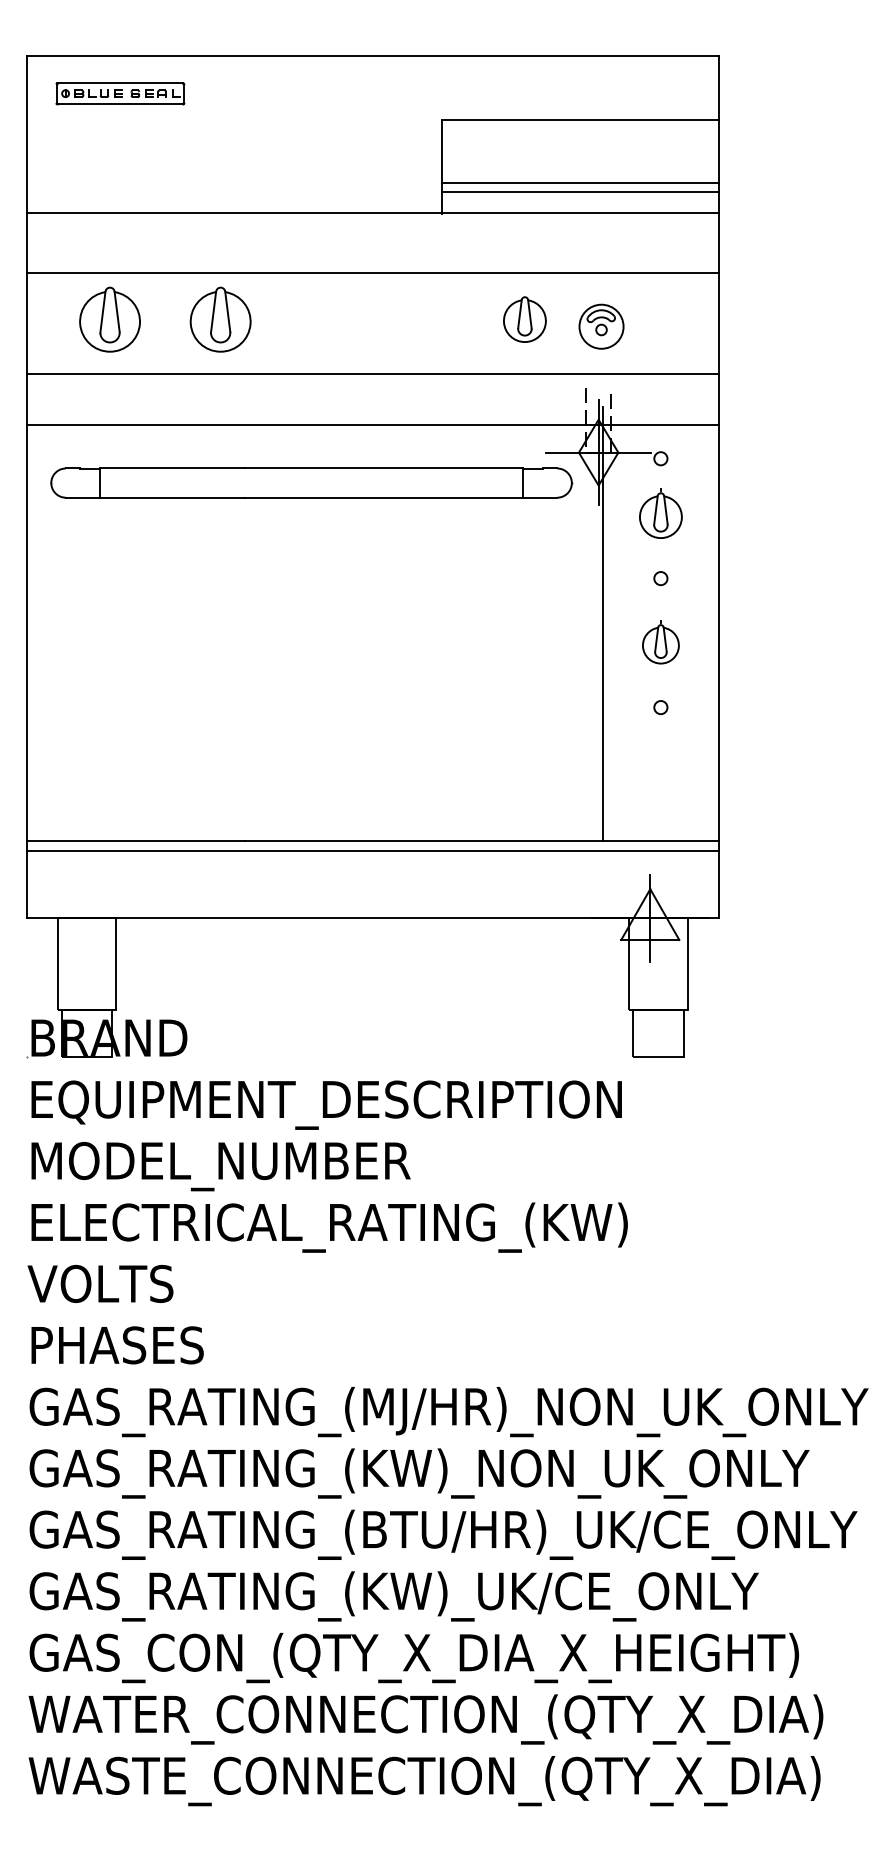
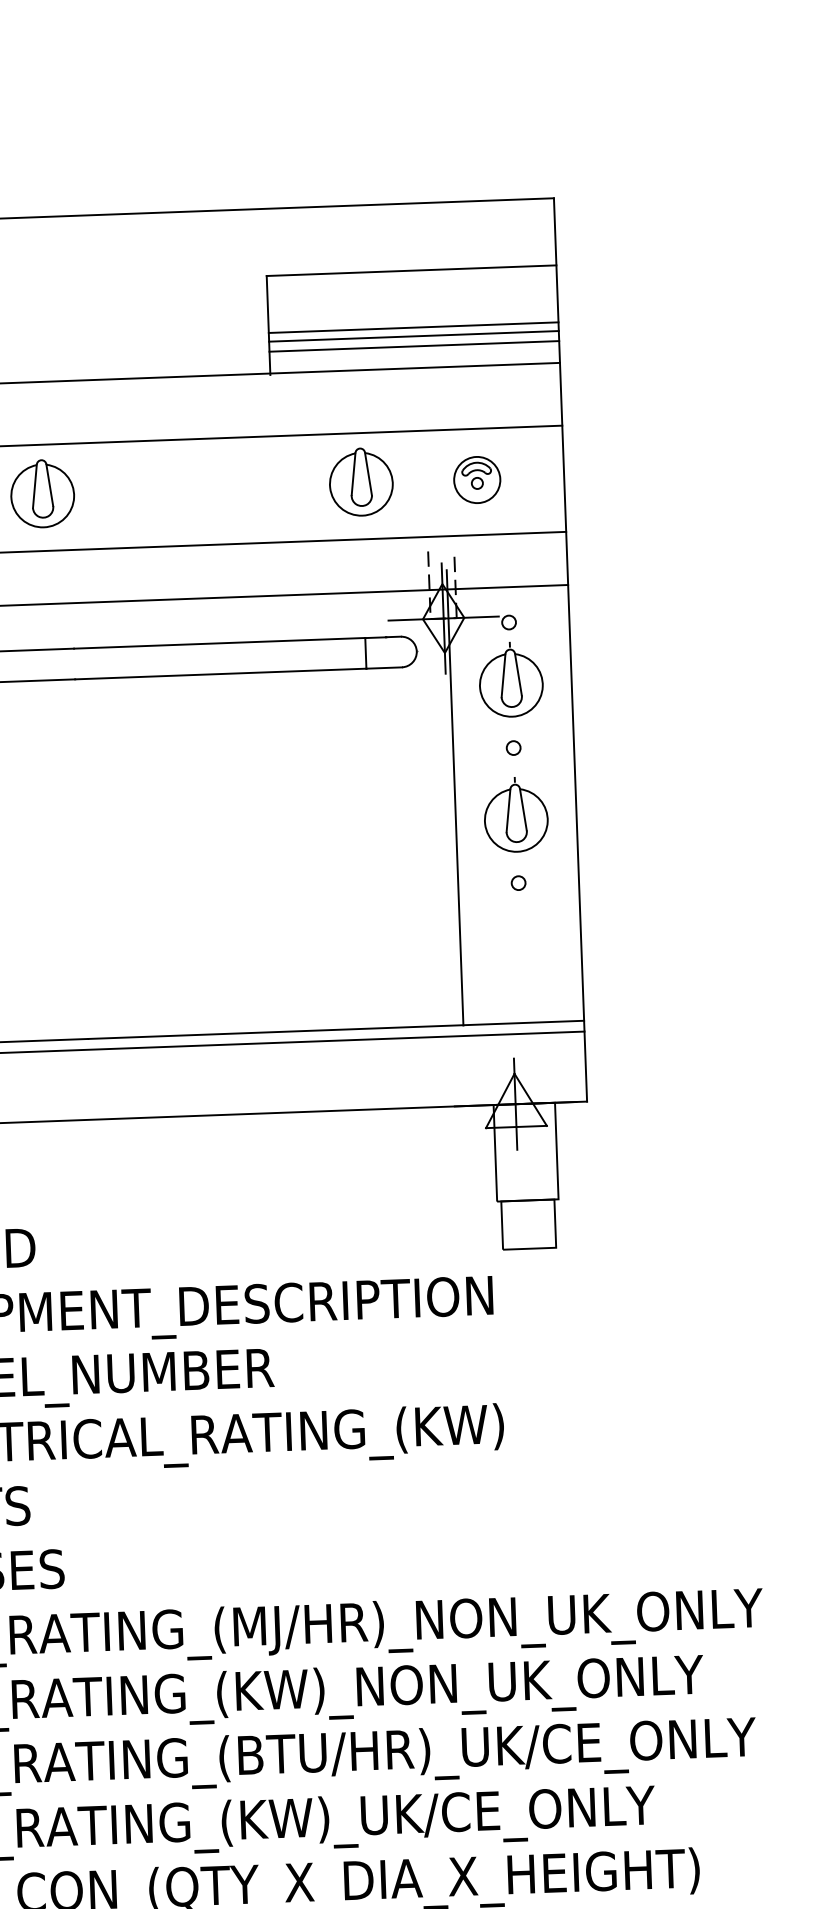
line: (579, 174) -> (412, 327), added
part: (524, 319) -> (360, 481), size x1.43
part: (601, 326) -> (477, 479), moved
part: (660, 513) -> (510, 679), size x1.43
part: (660, 642) -> (515, 815), size x1.67

